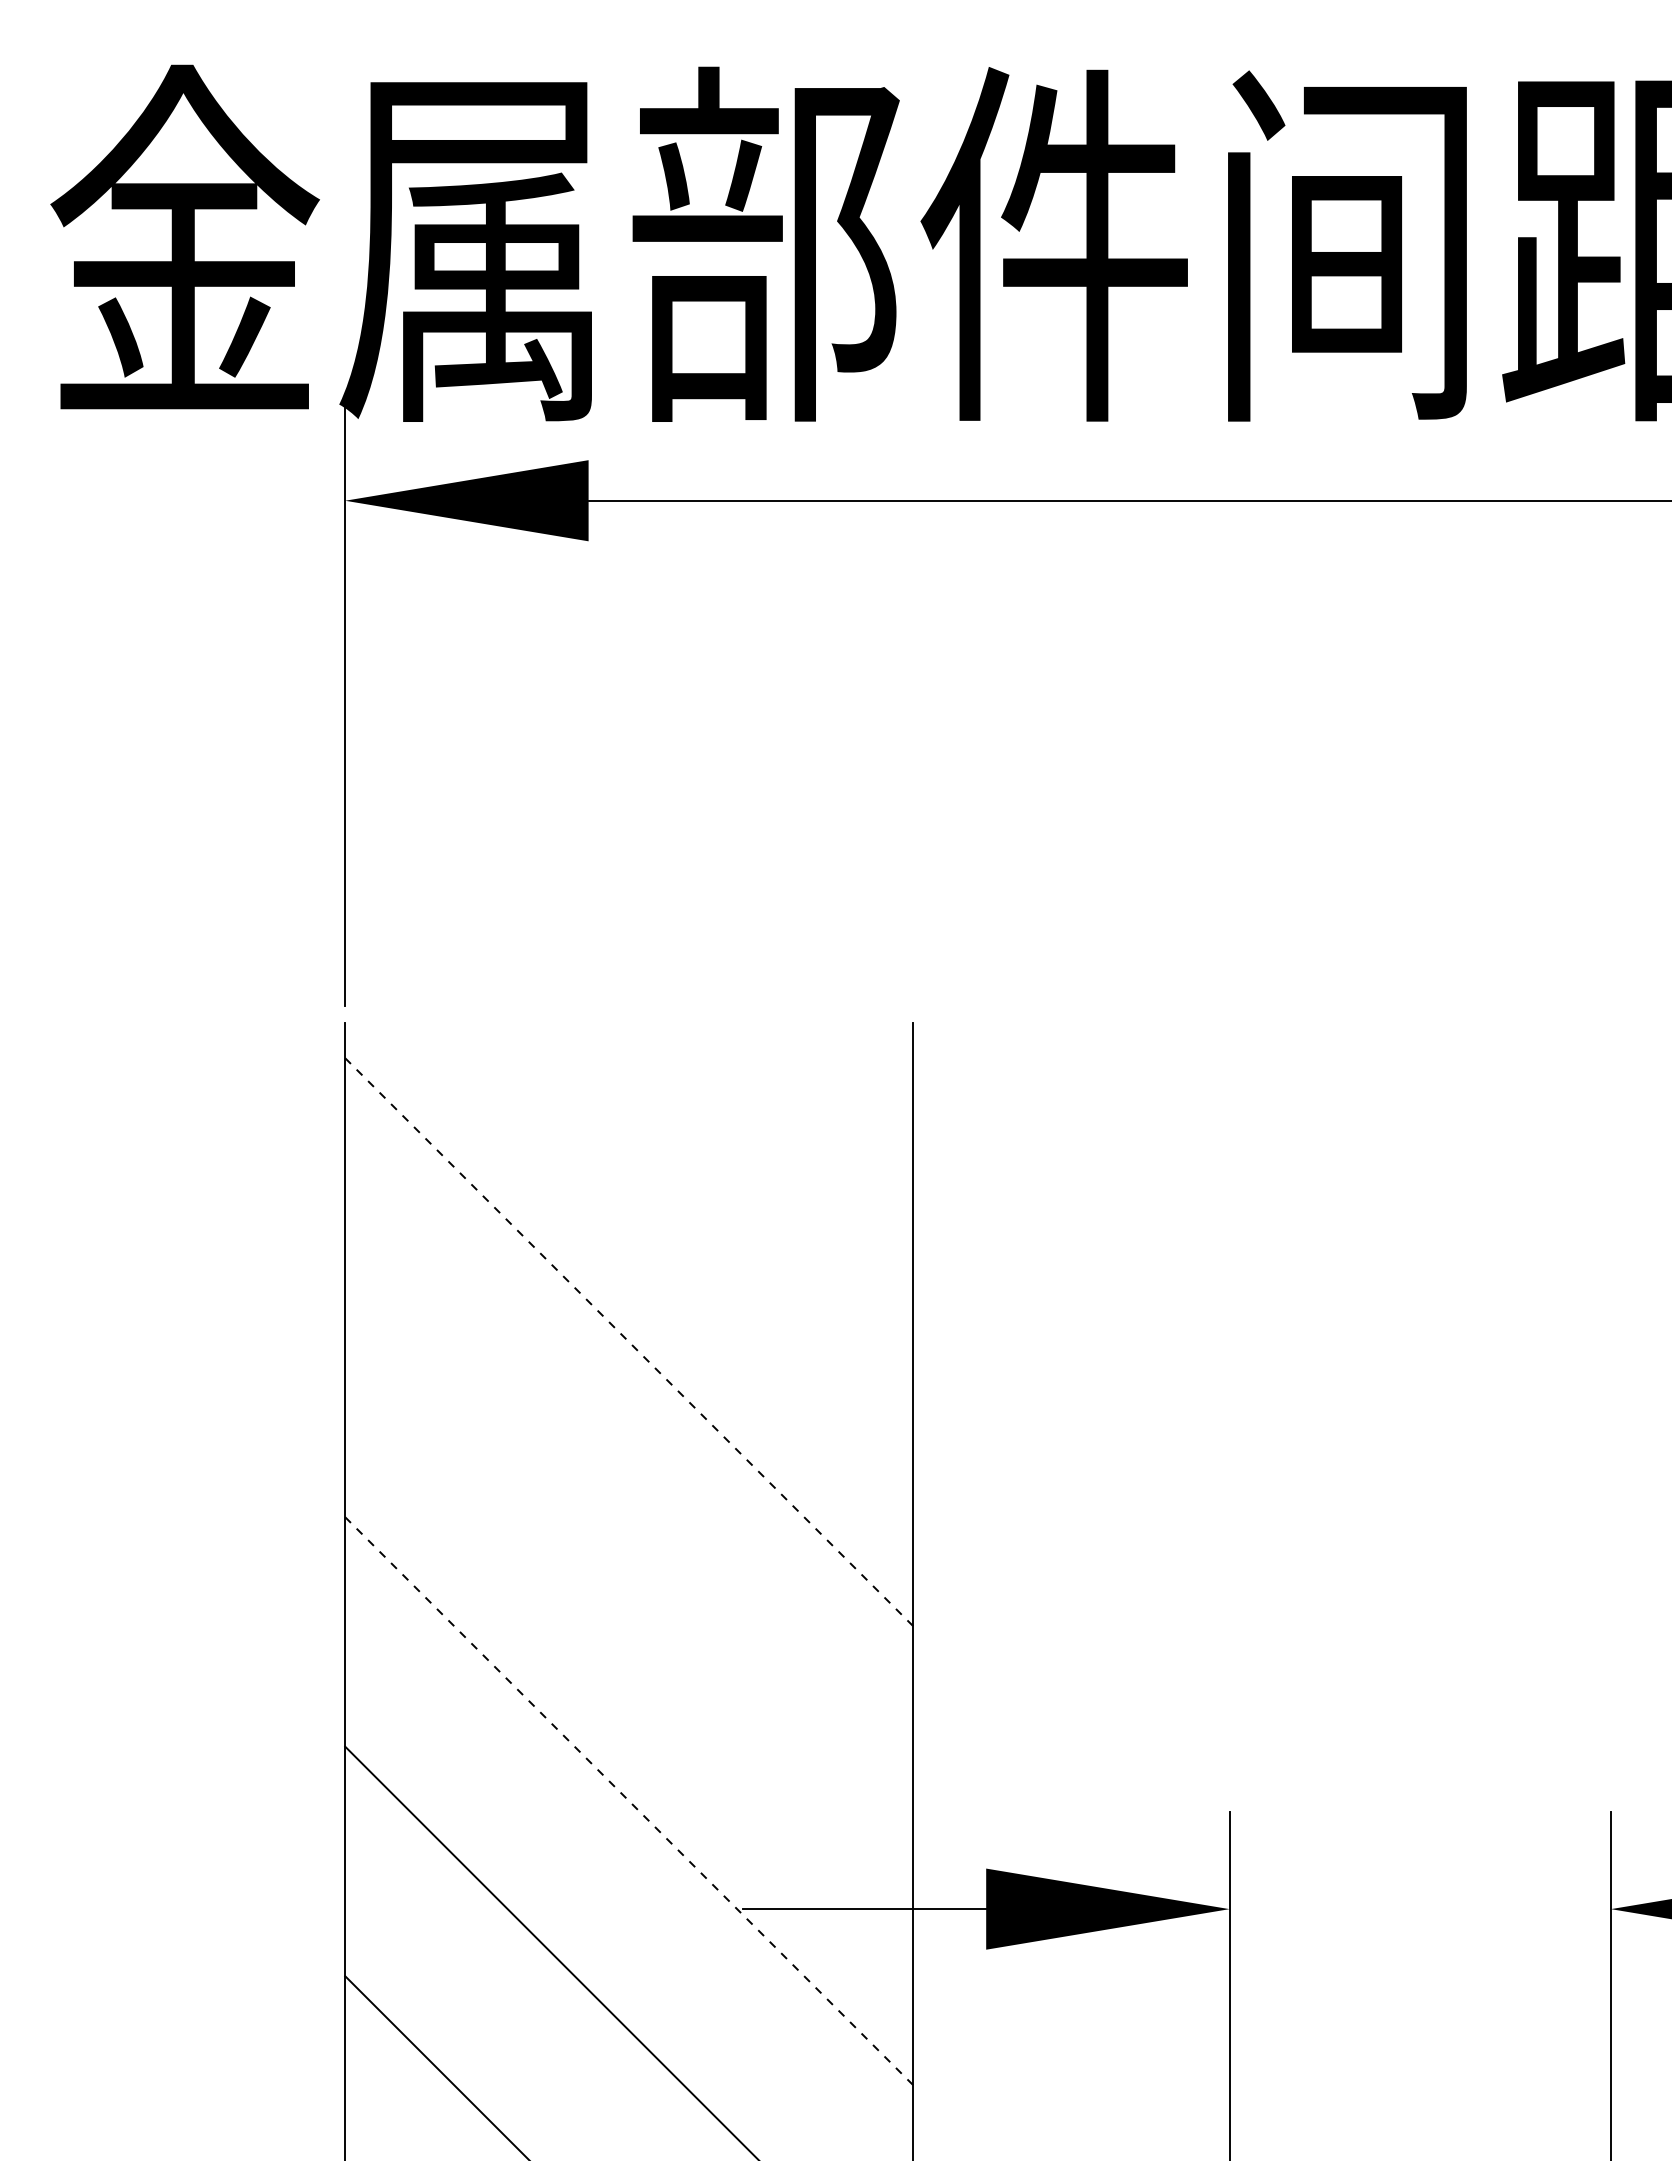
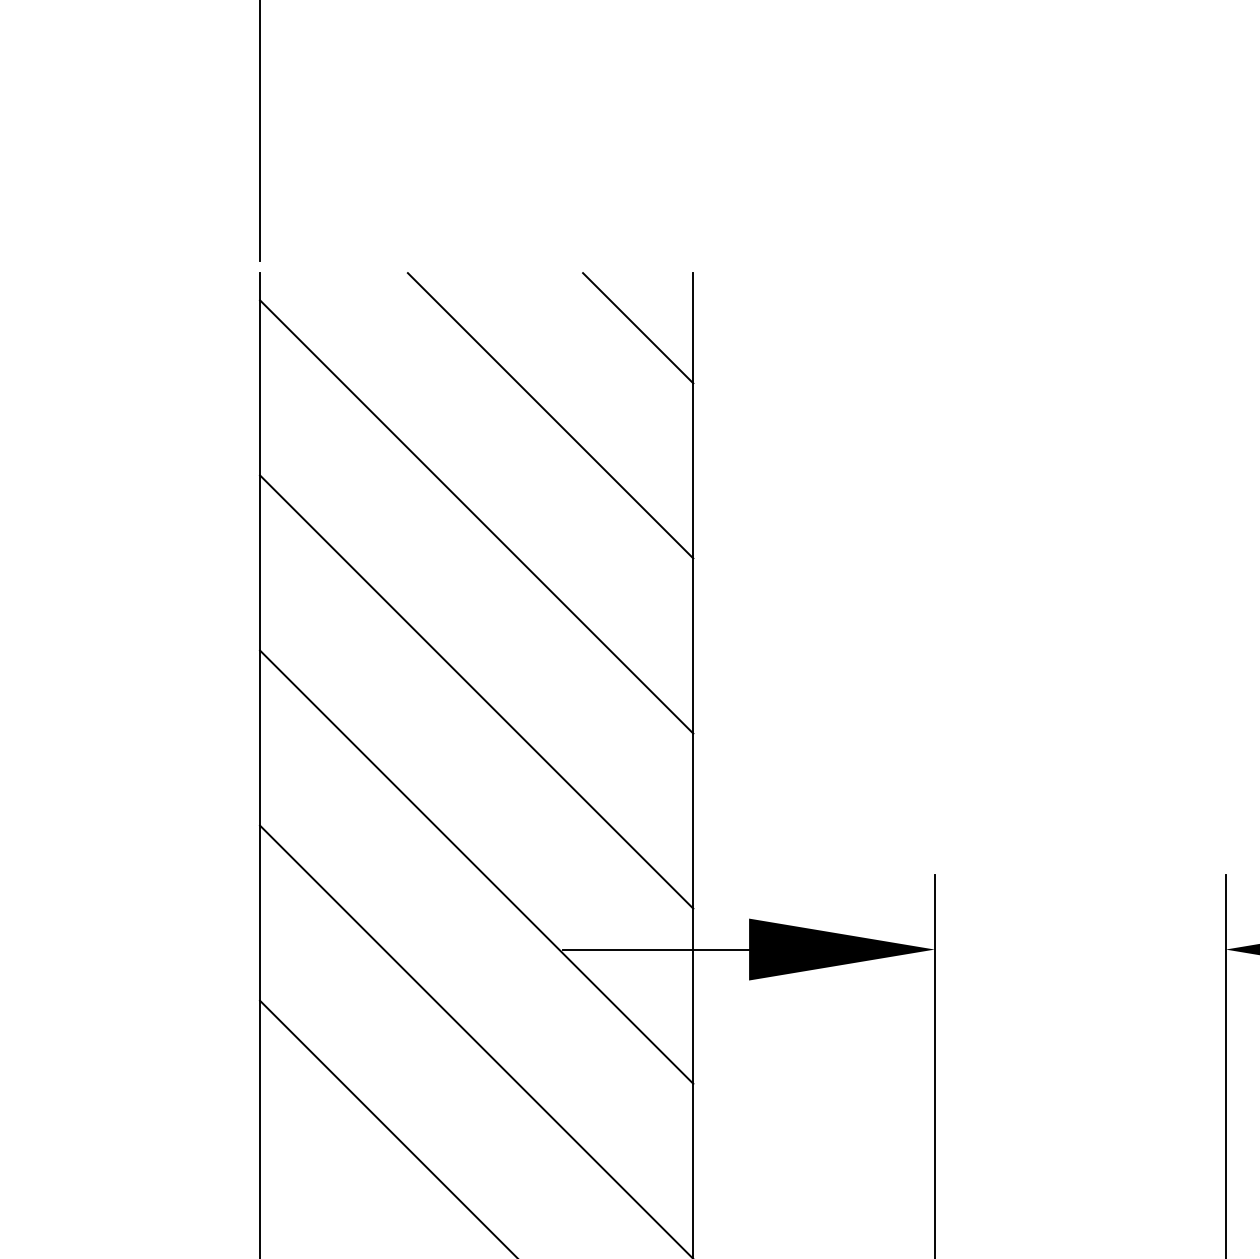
line: (840, 1094) -> (637, 327), added
line: (726, 1209) -> (550, 415), added
line: (629, 1342) -> (476, 517), dashed -> solid
line: (629, 1571) -> (476, 691), added
line: (629, 1801) -> (476, 867), dashed -> solid

